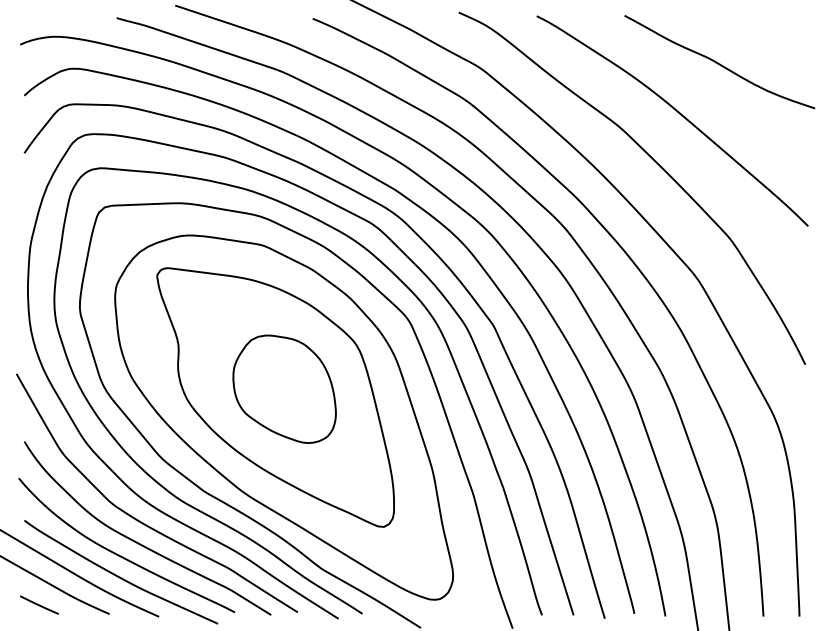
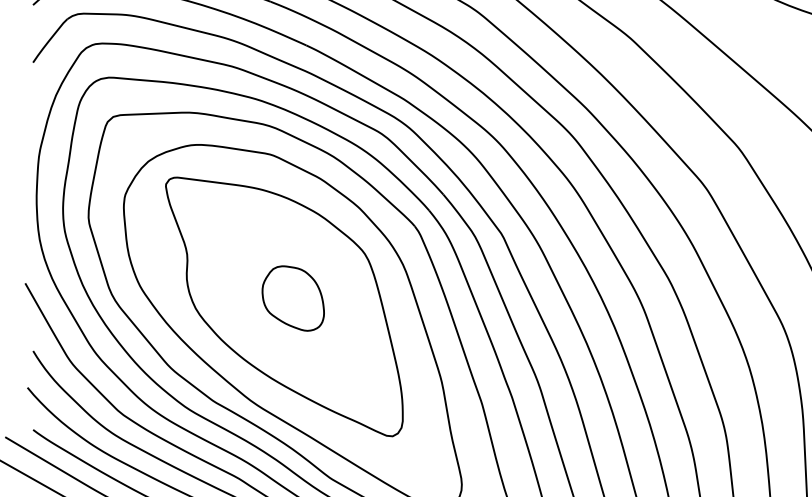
part: (284, 388) -> (293, 297), size x0.6

